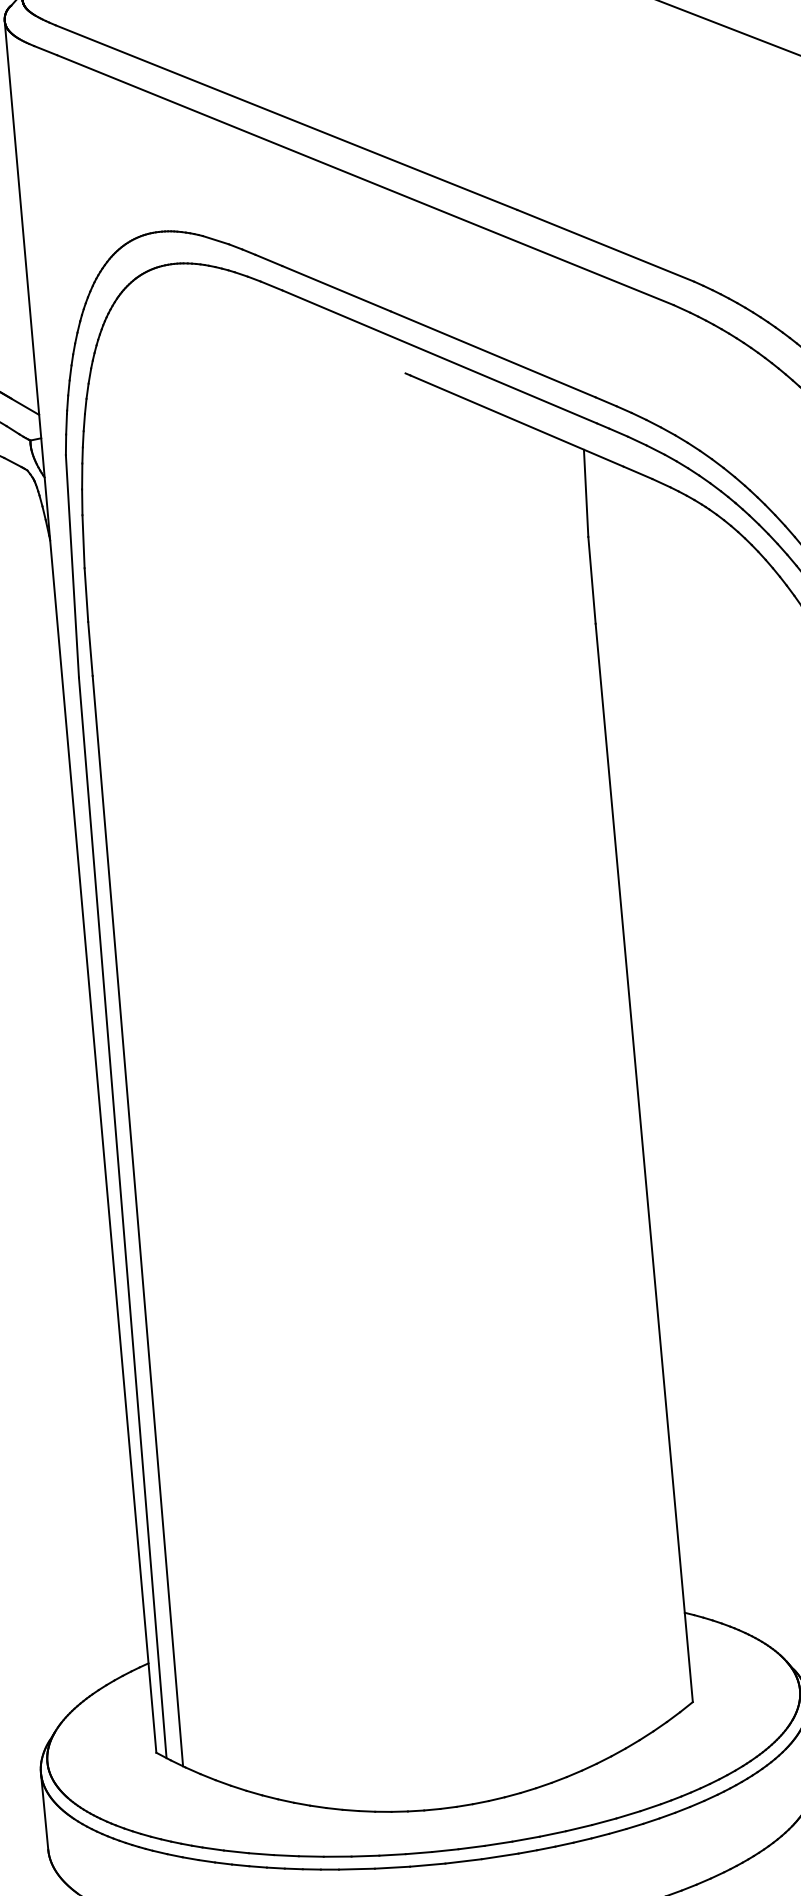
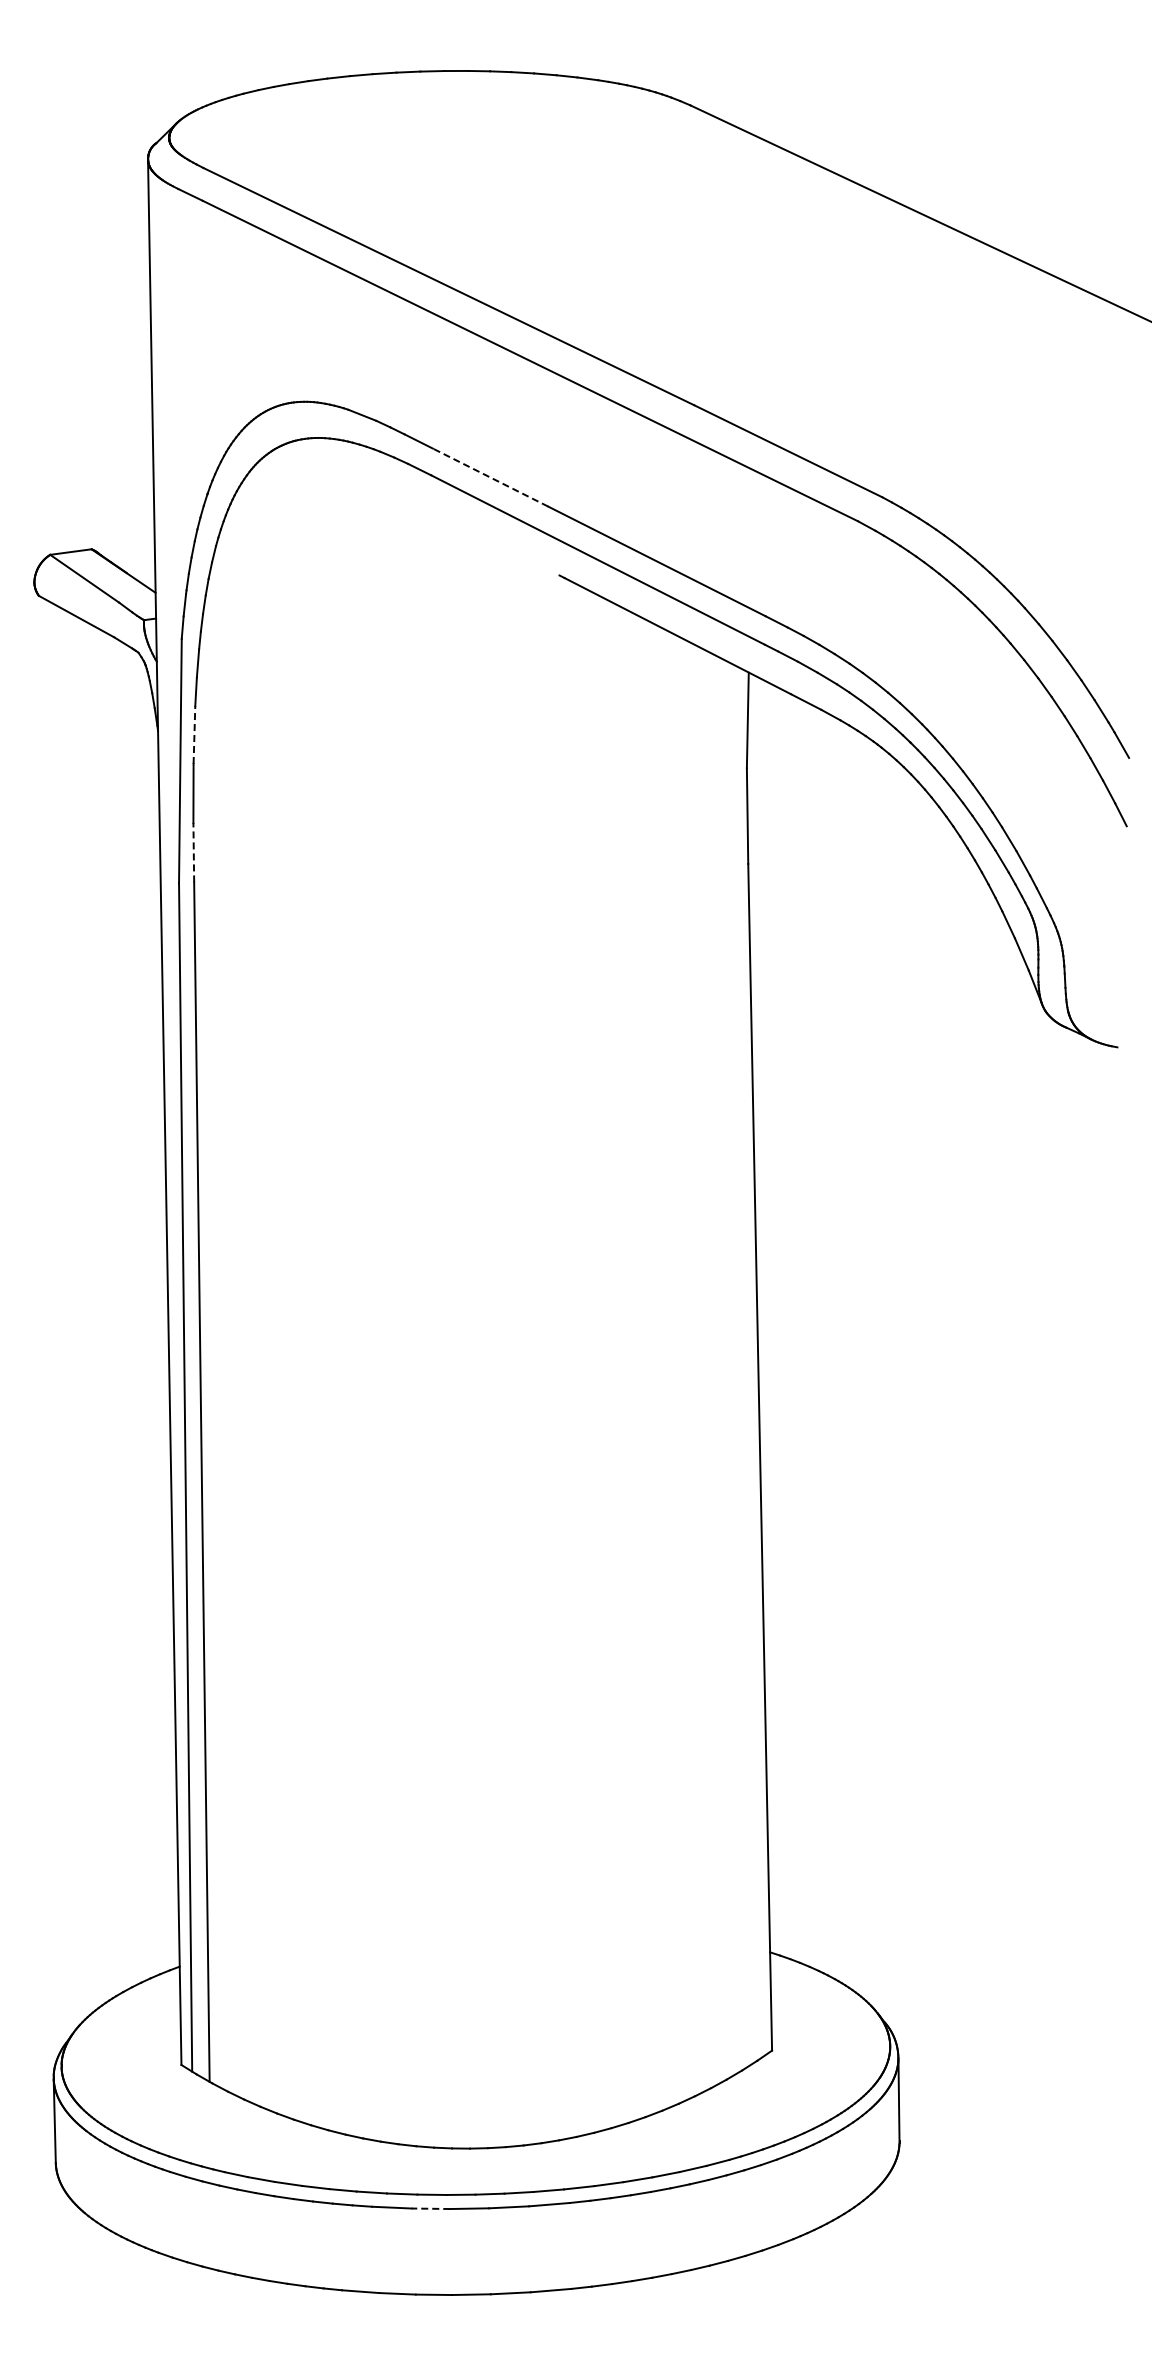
line: (336, 288) -> (490, 477), solid -> dashed
line: (83, 541) -> (194, 734), solid -> dashed
line: (90, 648) -> (193, 852), solid -> dashed
line: (392, 1867) -> (430, 2208), solid -> dashed

